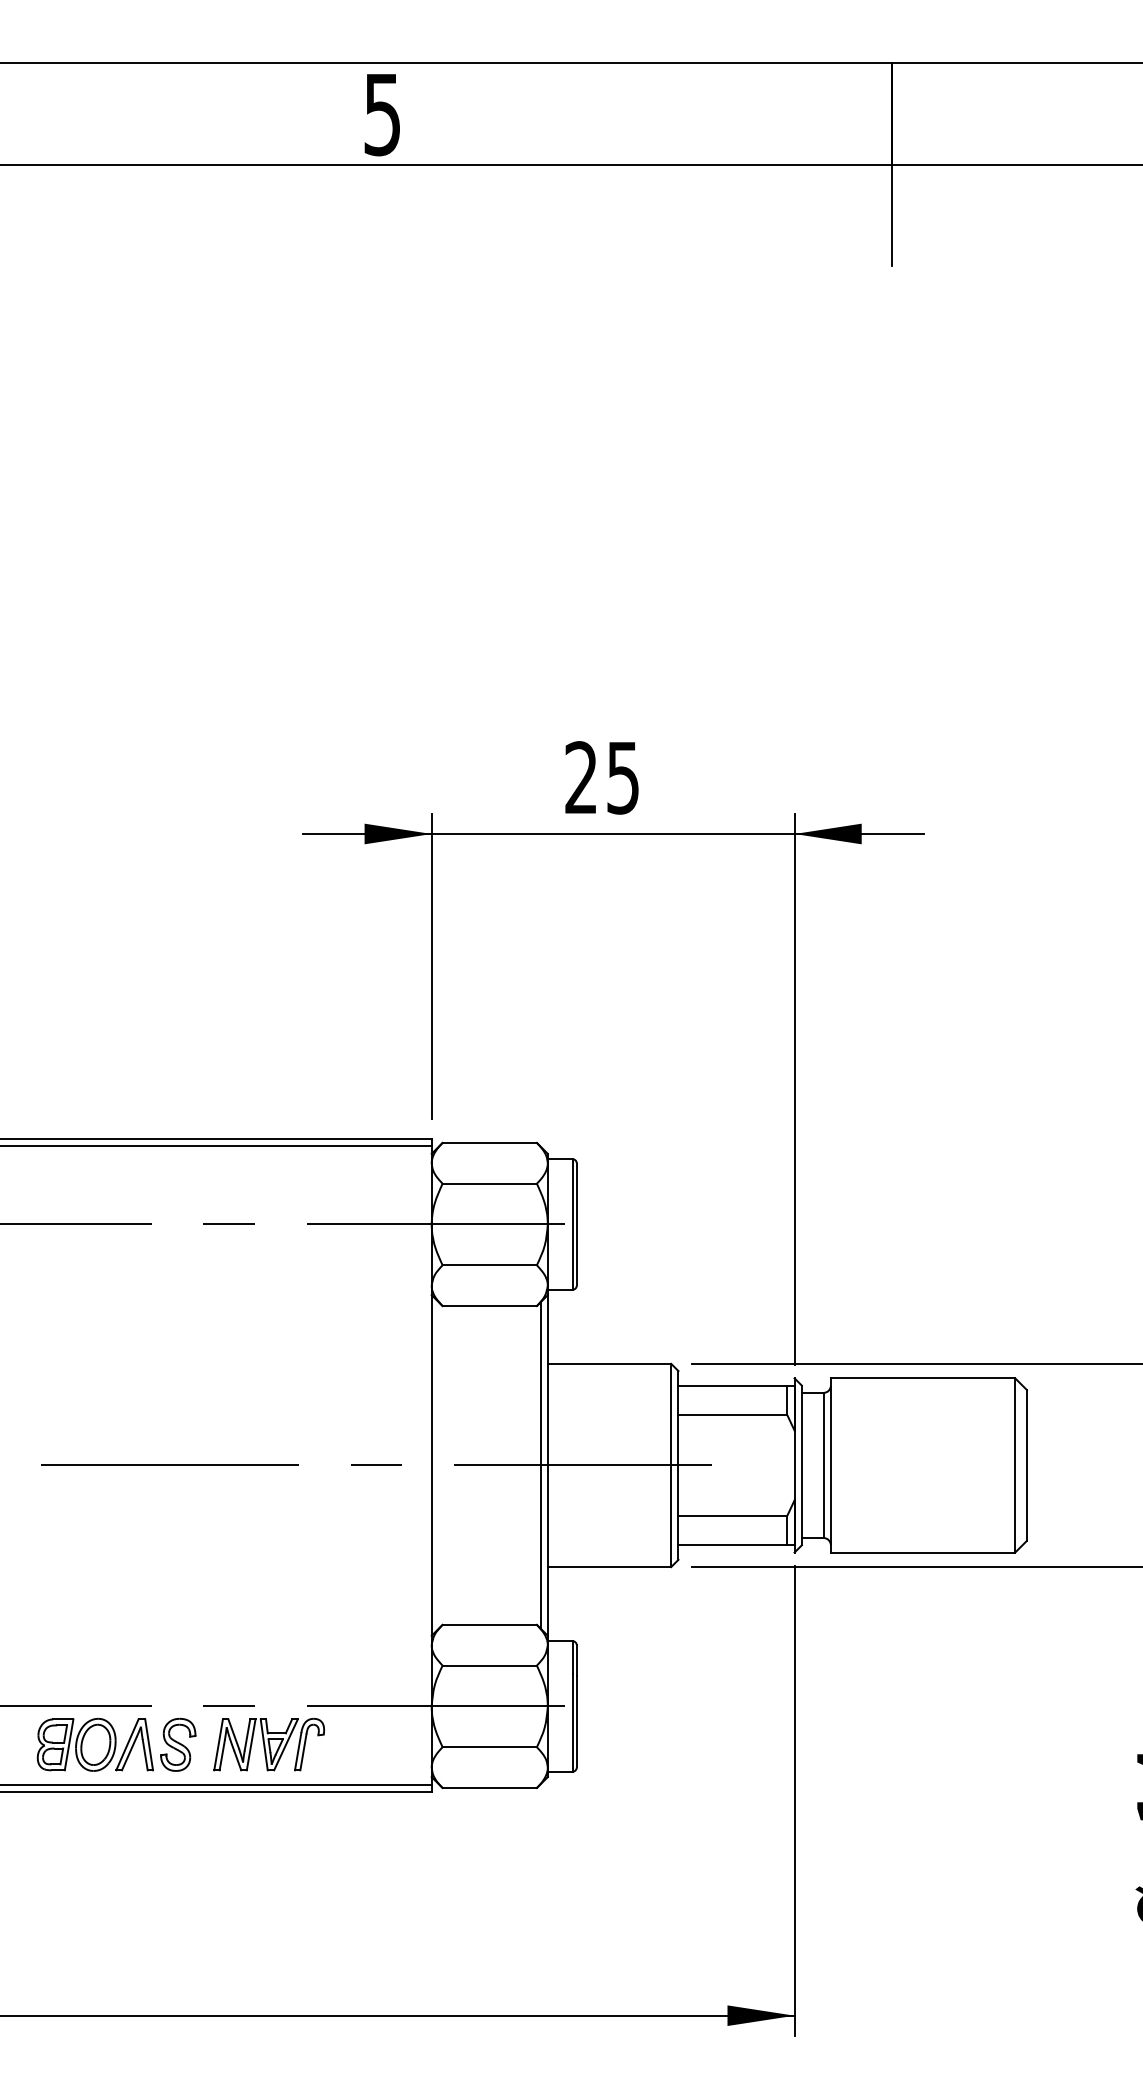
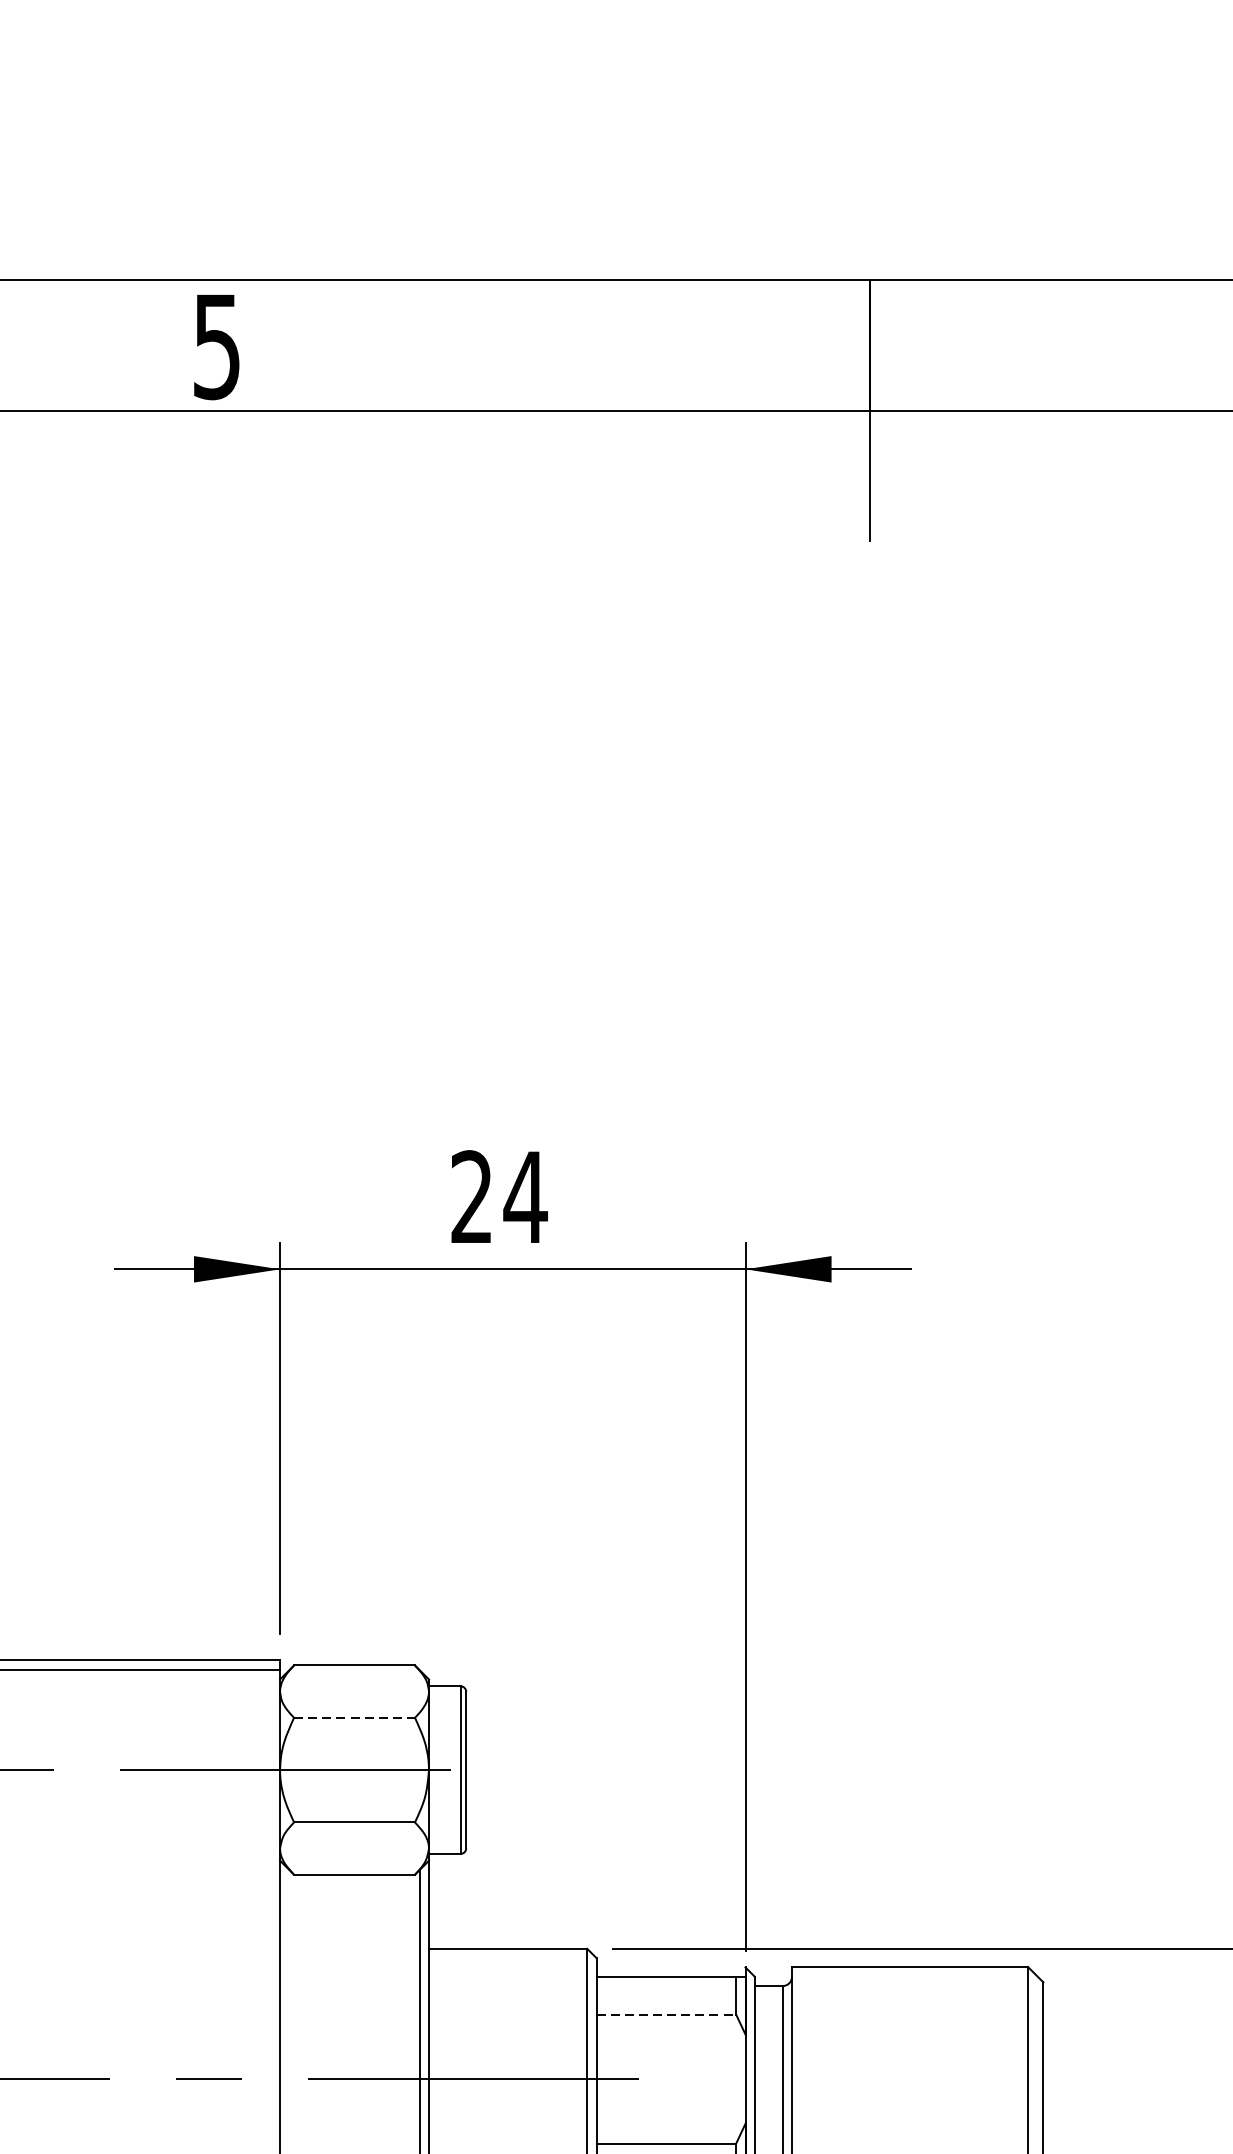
text: (622, 778) -> (524, 1198), 25 -> 24
line: (490, 1183) -> (355, 1717), solid -> dashed
line: (733, 1415) -> (667, 2015), solid -> dashed

